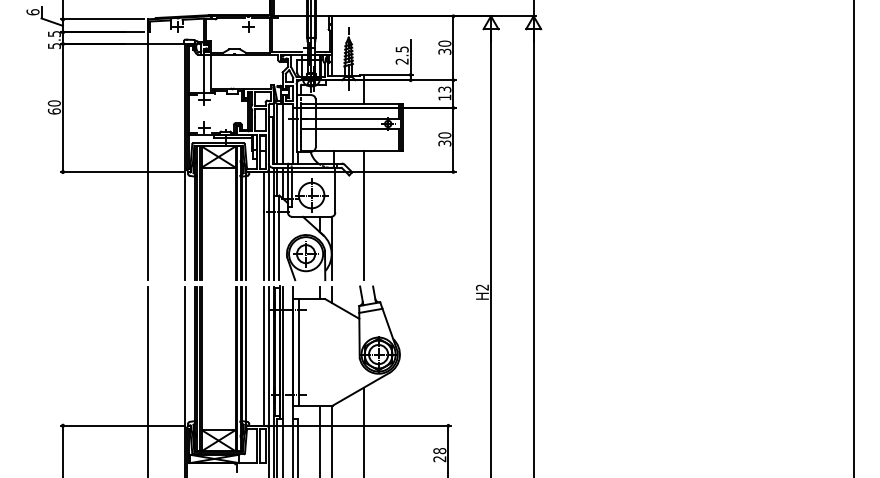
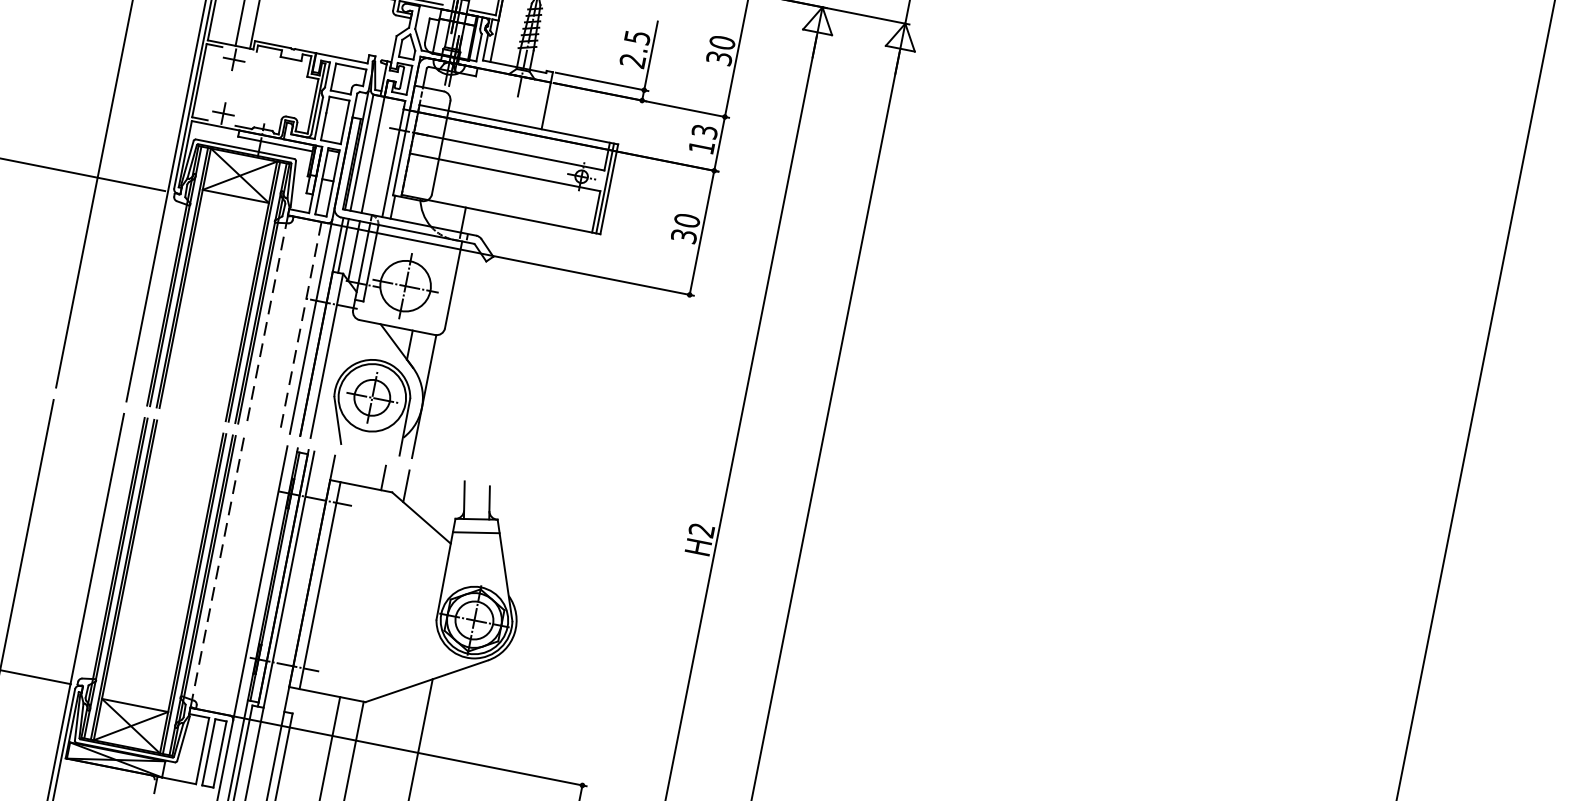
line: (363, 215) -> (498, 344), removed
line: (246, 226) -> (267, 321), solid -> dashed
line: (263, 226) -> (300, 327), solid -> dashed
line: (263, 355) -> (250, 578), removed
line: (246, 356) -> (217, 573), solid -> dashed

